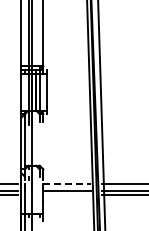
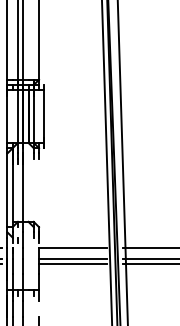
line: (67, 184) -> (73, 248), dashed -> solid
line: (67, 195) -> (73, 264), added

